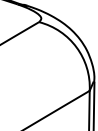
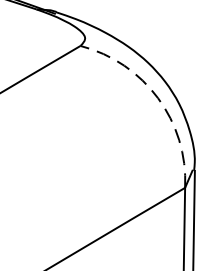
arc: (76, 47) -> (157, 98), solid -> dashed

